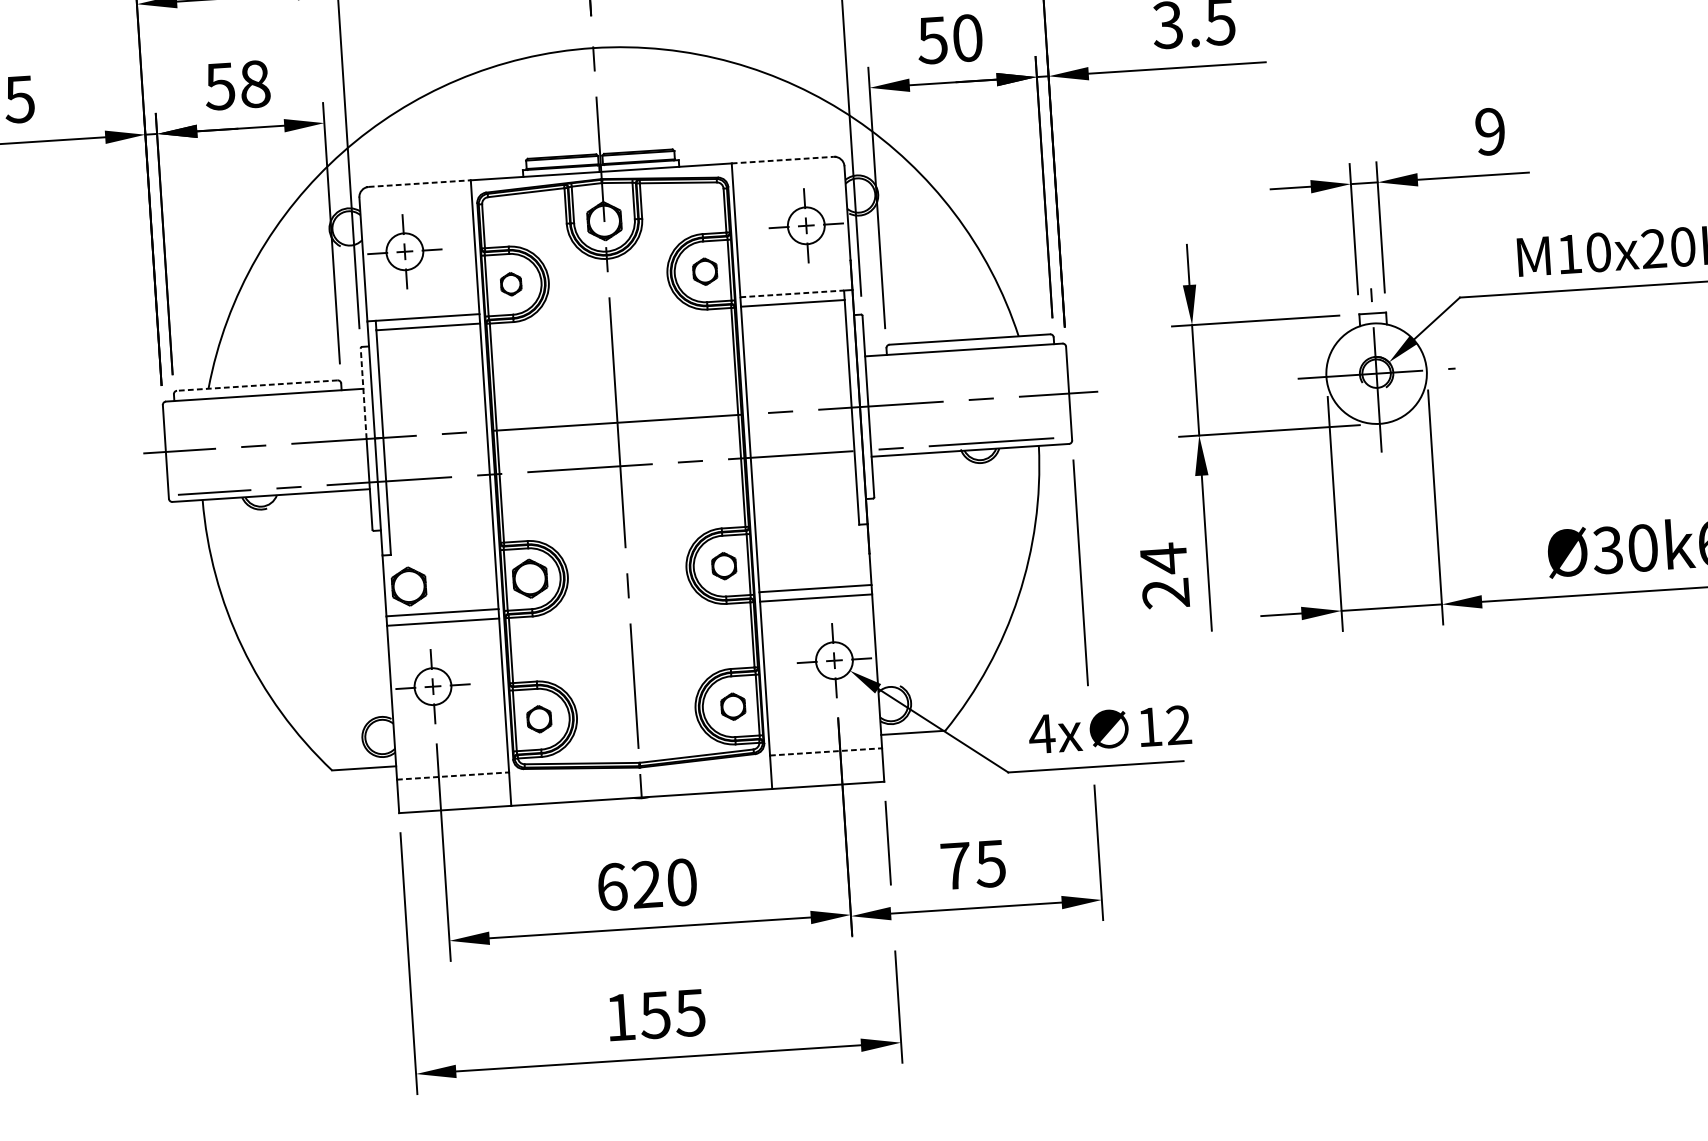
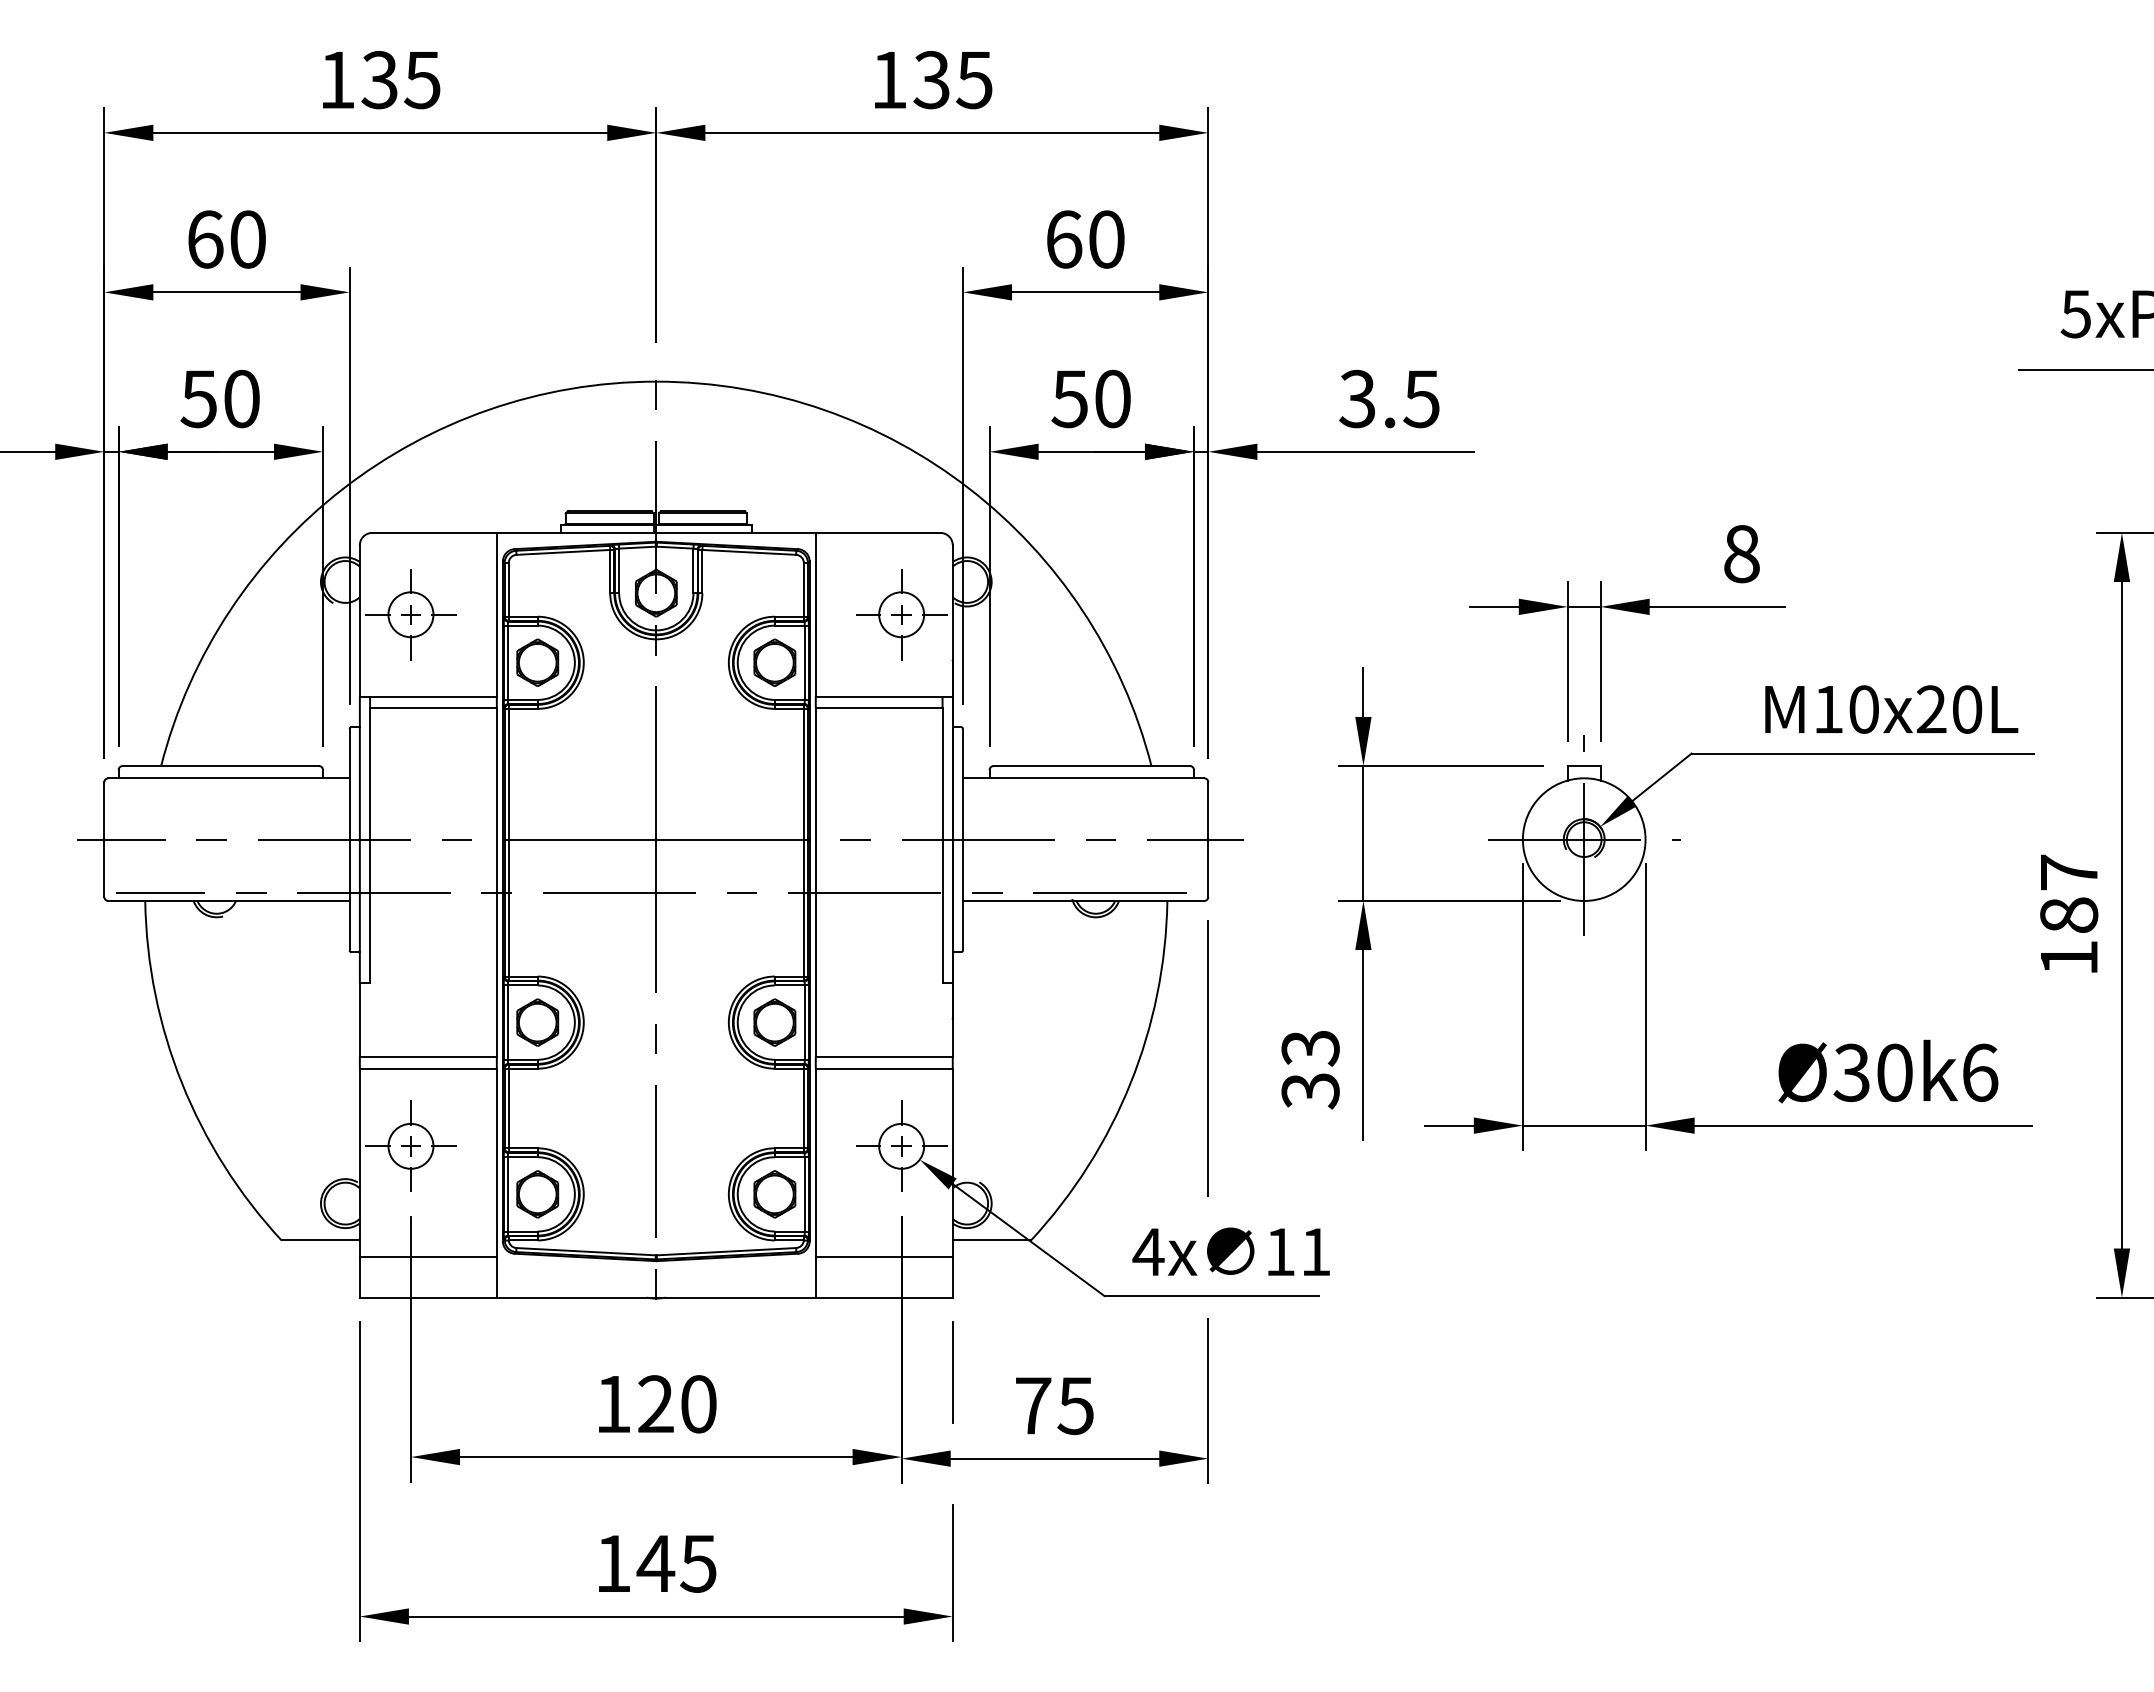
text: (254, 83) -> (241, 398), 58 -> 50
text: (1490, 132) -> (1741, 554), 9 -> 8
line: (783, 159) -> (878, 532), dashed -> solid
line: (419, 183) -> (434, 532), dashed -> solid
part: (704, 271) -> (774, 662), size x1.43
part: (510, 284) -> (537, 662), size x1.67
line: (792, 293) -> (879, 696), dashed -> solid
line: (257, 385) -> (220, 766), dashed -> solid
line: (363, 393) -> (349, 783), dashed -> solid
part: (723, 566) -> (774, 1022), size x1.43
text: (1164, 576) -> (1310, 1069), 24 -> 33
part: (408, 586) -> (389, 1022), removed
part: (732, 706) -> (774, 1194), size x1.43
part: (539, 719) -> (537, 1194), size x1.43
text: (1178, 724) -> (1315, 1251), 12 -> 11
line: (826, 751) -> (884, 1256), dashed -> solid
line: (453, 775) -> (428, 1256), dashed -> solid
text: (612, 887) -> (613, 1404), 620 -> 120
text: (655, 1014) -> (655, 1563), 155 -> 145

